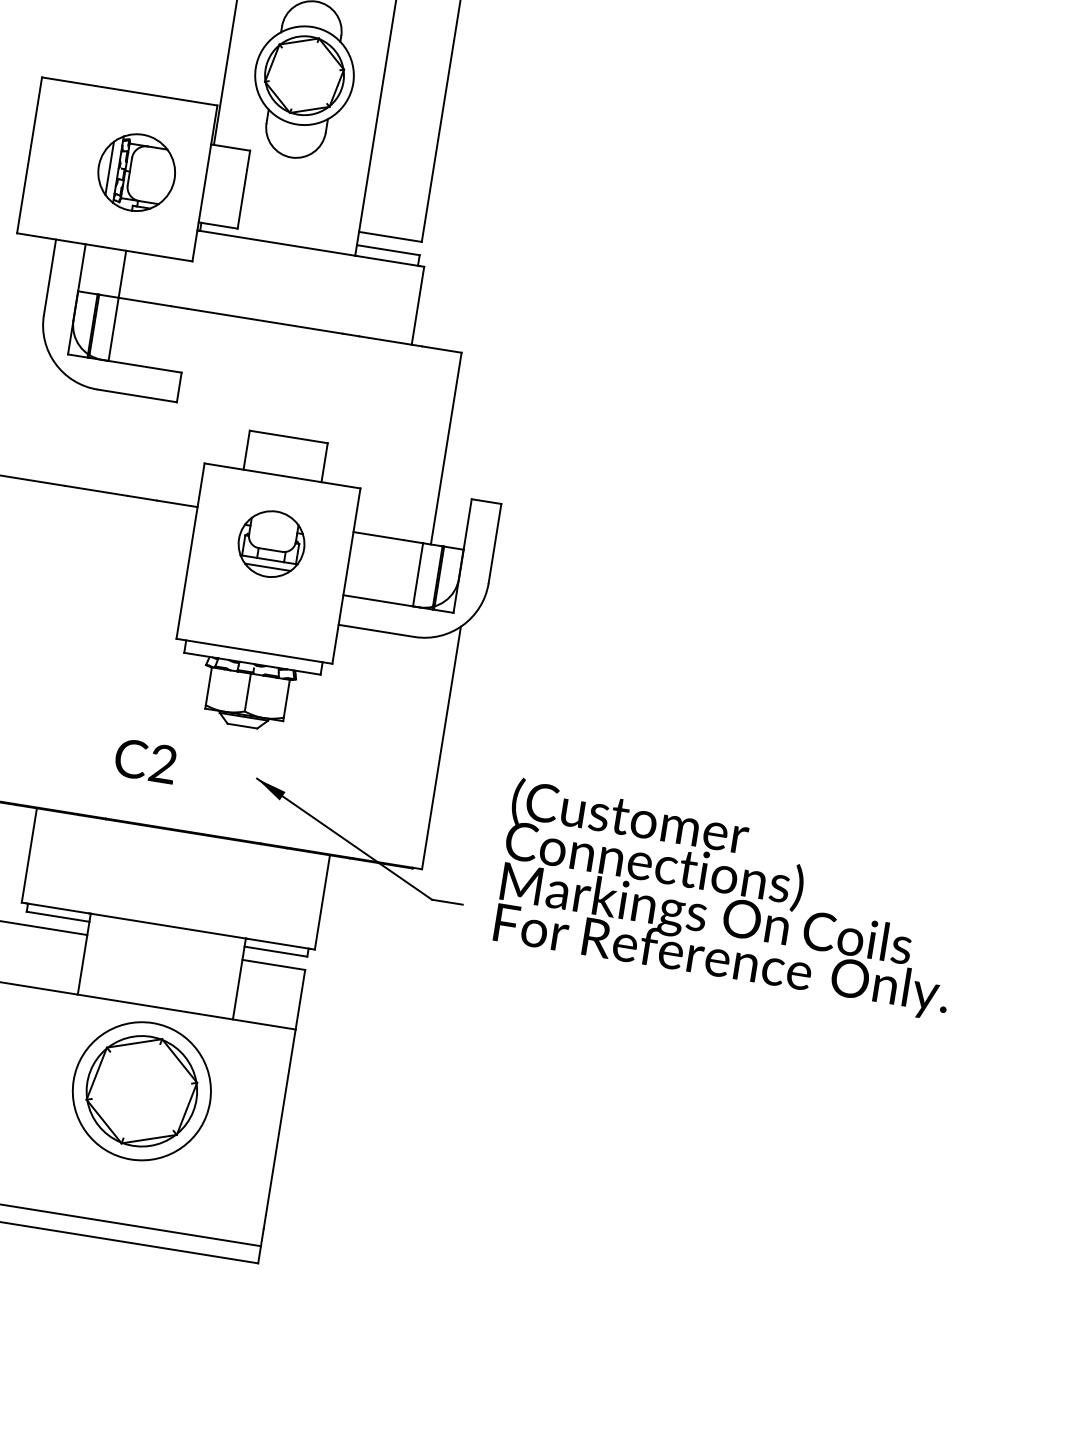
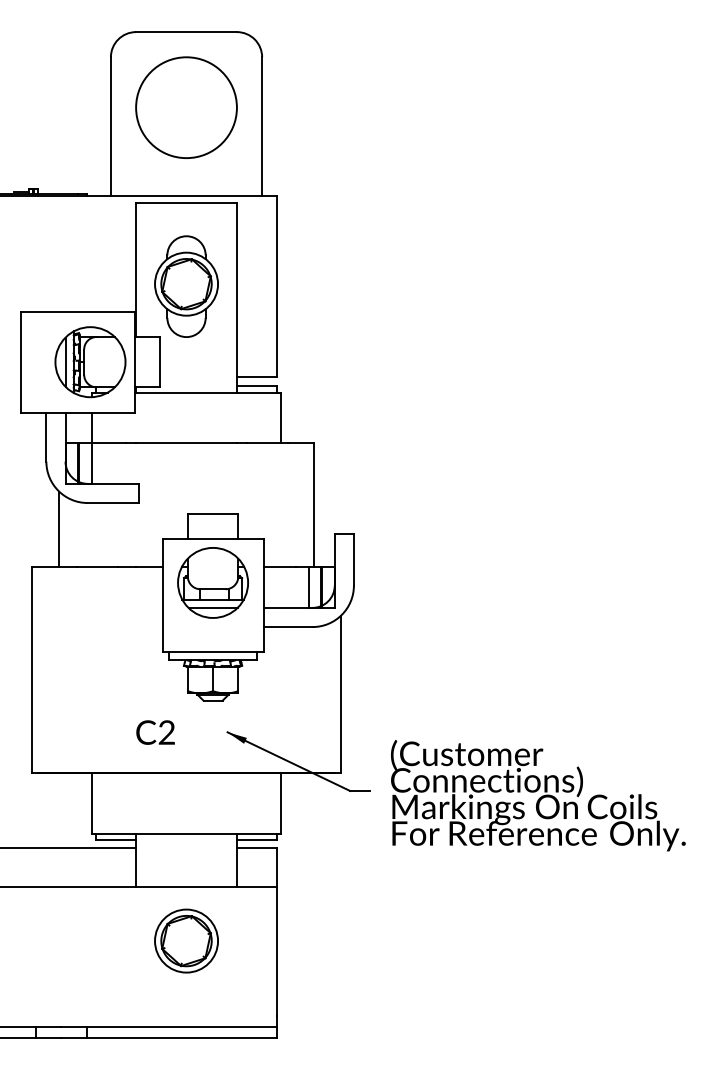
part: (136, 173) -> (90, 362), size x1.43
line: (47, 423) -> (59, 529), added
part: (270, 543) -> (212, 582), size x1.67
text: (730, 899) -> (538, 795), moved
part: (141, 1090) -> (186, 940), size x0.71

